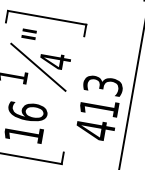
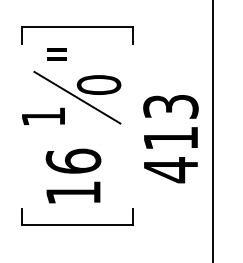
text: (54, 60) -> (98, 84), 4 -> 0

